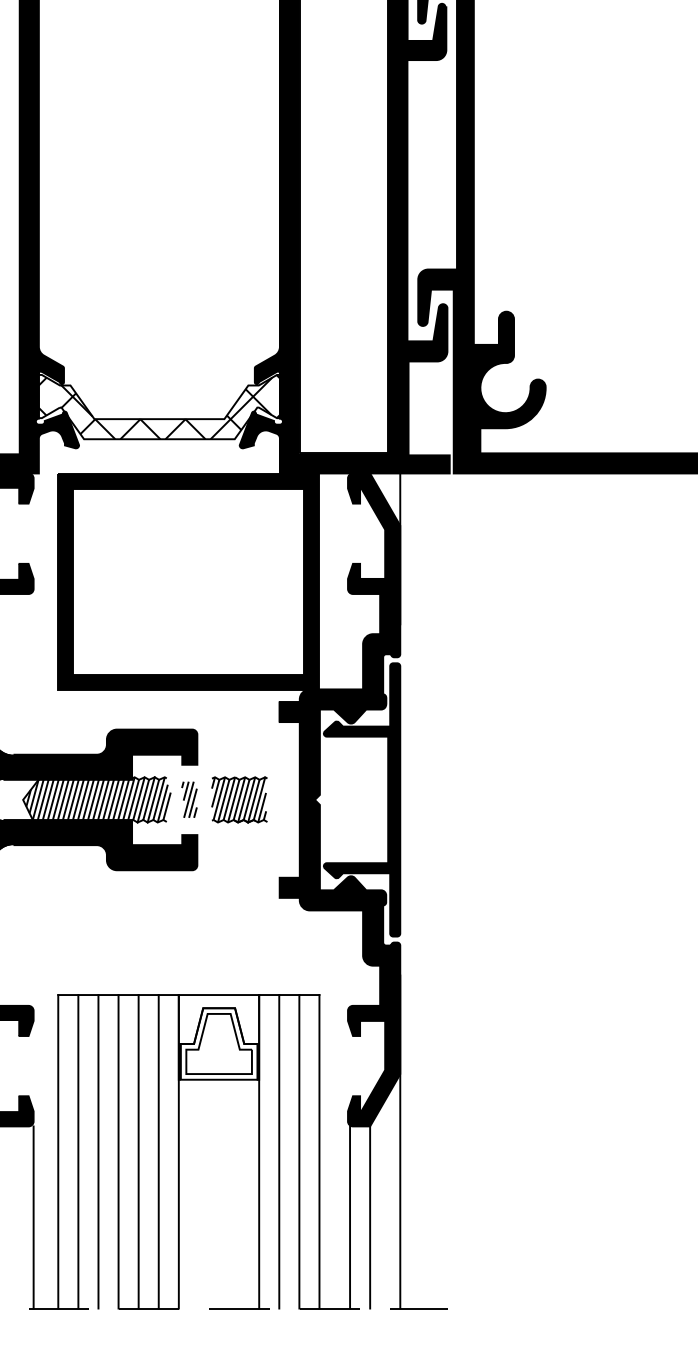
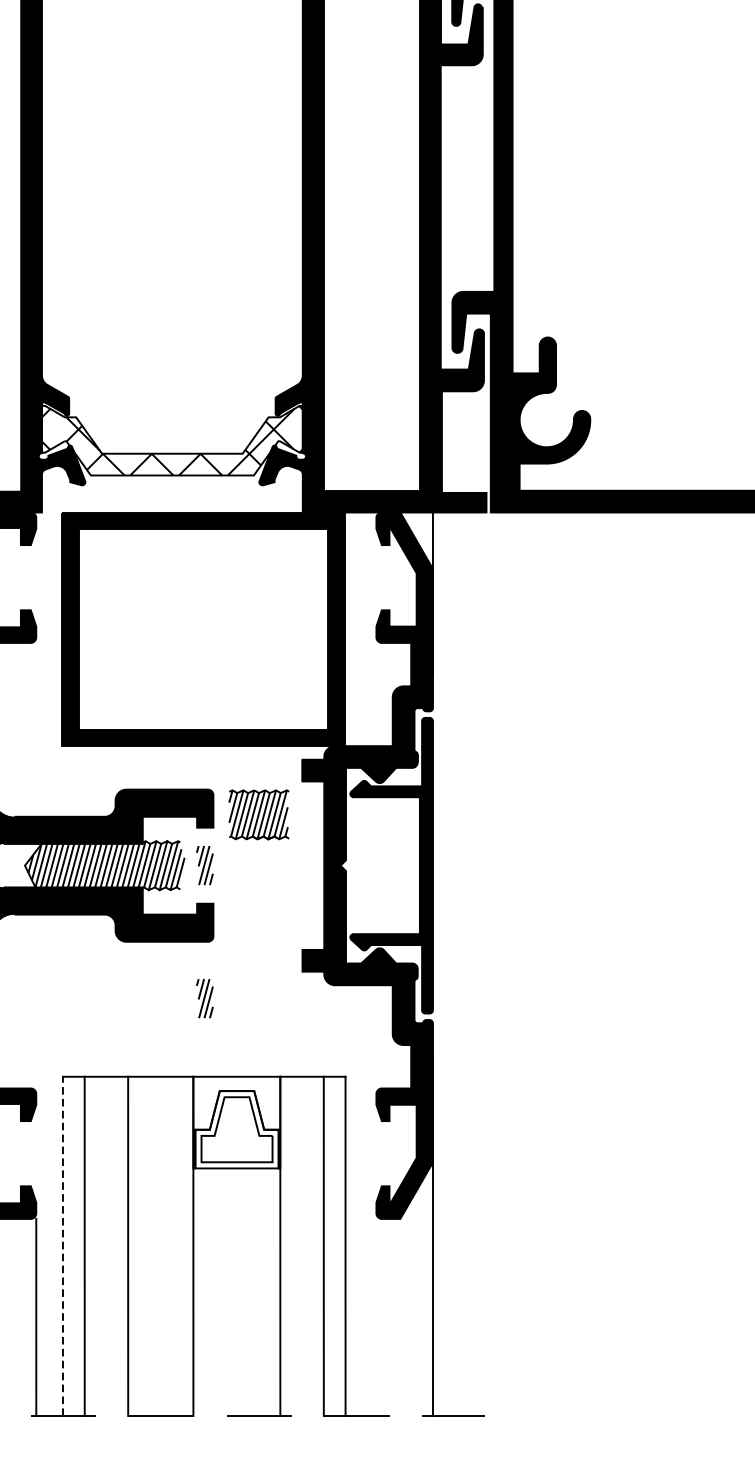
part: (239, 799) -> (259, 814), moved
part: (189, 922) -> (204, 998), added
line: (58, 1151) -> (63, 1246), solid -> dashed
line: (98, 1151) -> (106, 1246), removed
line: (138, 1151) -> (149, 1246), removed
line: (158, 1151) -> (171, 1246), removed
line: (279, 1151) -> (302, 1246), removed
line: (350, 1216) -> (379, 1316), removed
line: (370, 1217) -> (400, 1317), removed

